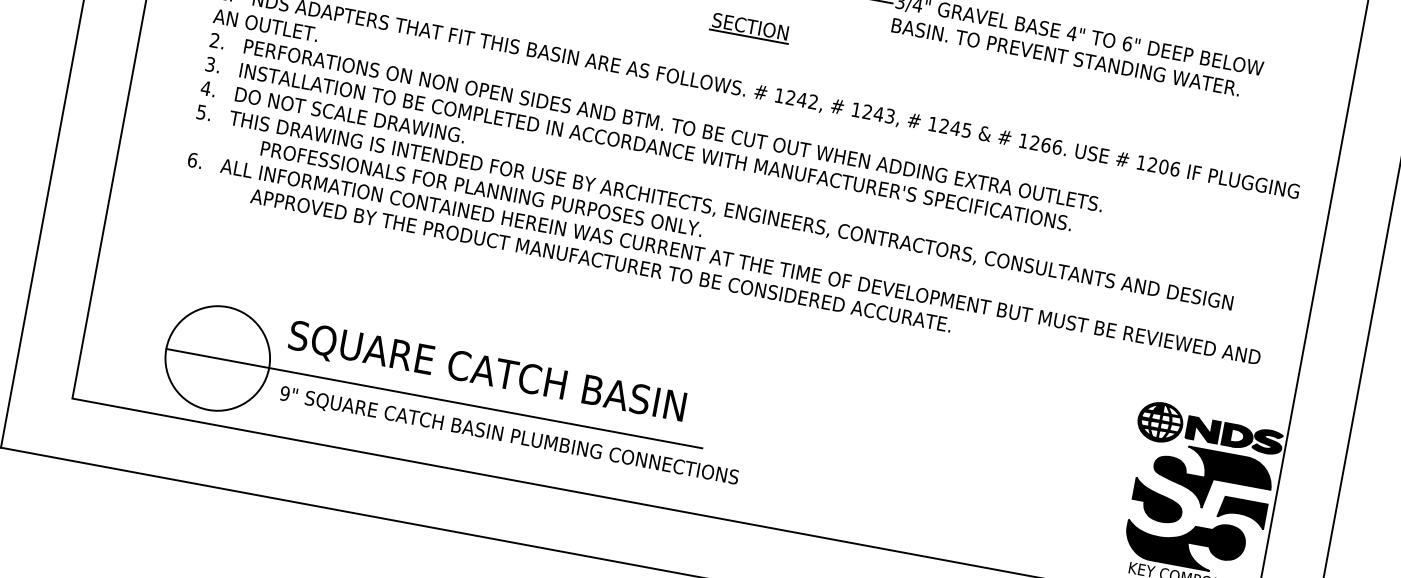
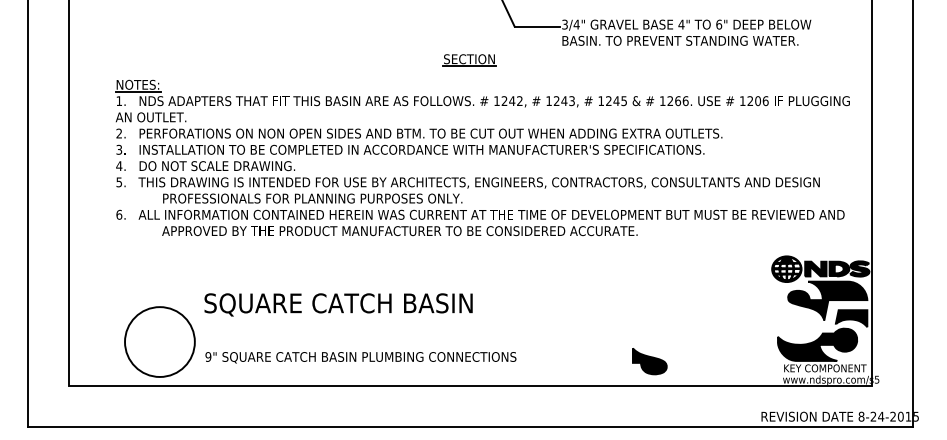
text: (487, 372) -> (338, 304), moved
line: (434, 399) -> (307, 342), removed
part: (1157, 501) -> (649, 361), moved

